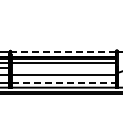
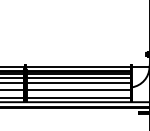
line: (62, 51) -> (77, 66), dashed -> solid
line: (63, 67) -> (78, 82), added
line: (63, 82) -> (78, 97), dashed -> solid

